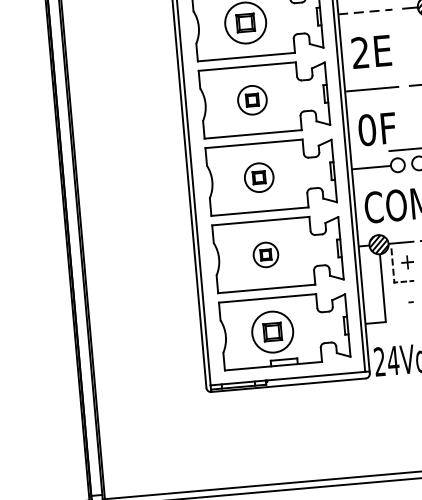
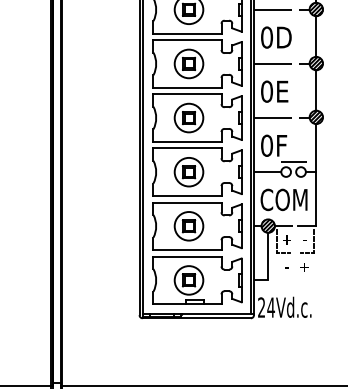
line: (366, 11) -> (273, 63), dashed -> solid
text: (361, 52) -> (267, 91), 2E -> 0E
part: (251, 99) -> (188, 117), size x1.43
part: (258, 178) -> (188, 172), size x1.43
part: (265, 255) -> (188, 226), size x1.67

